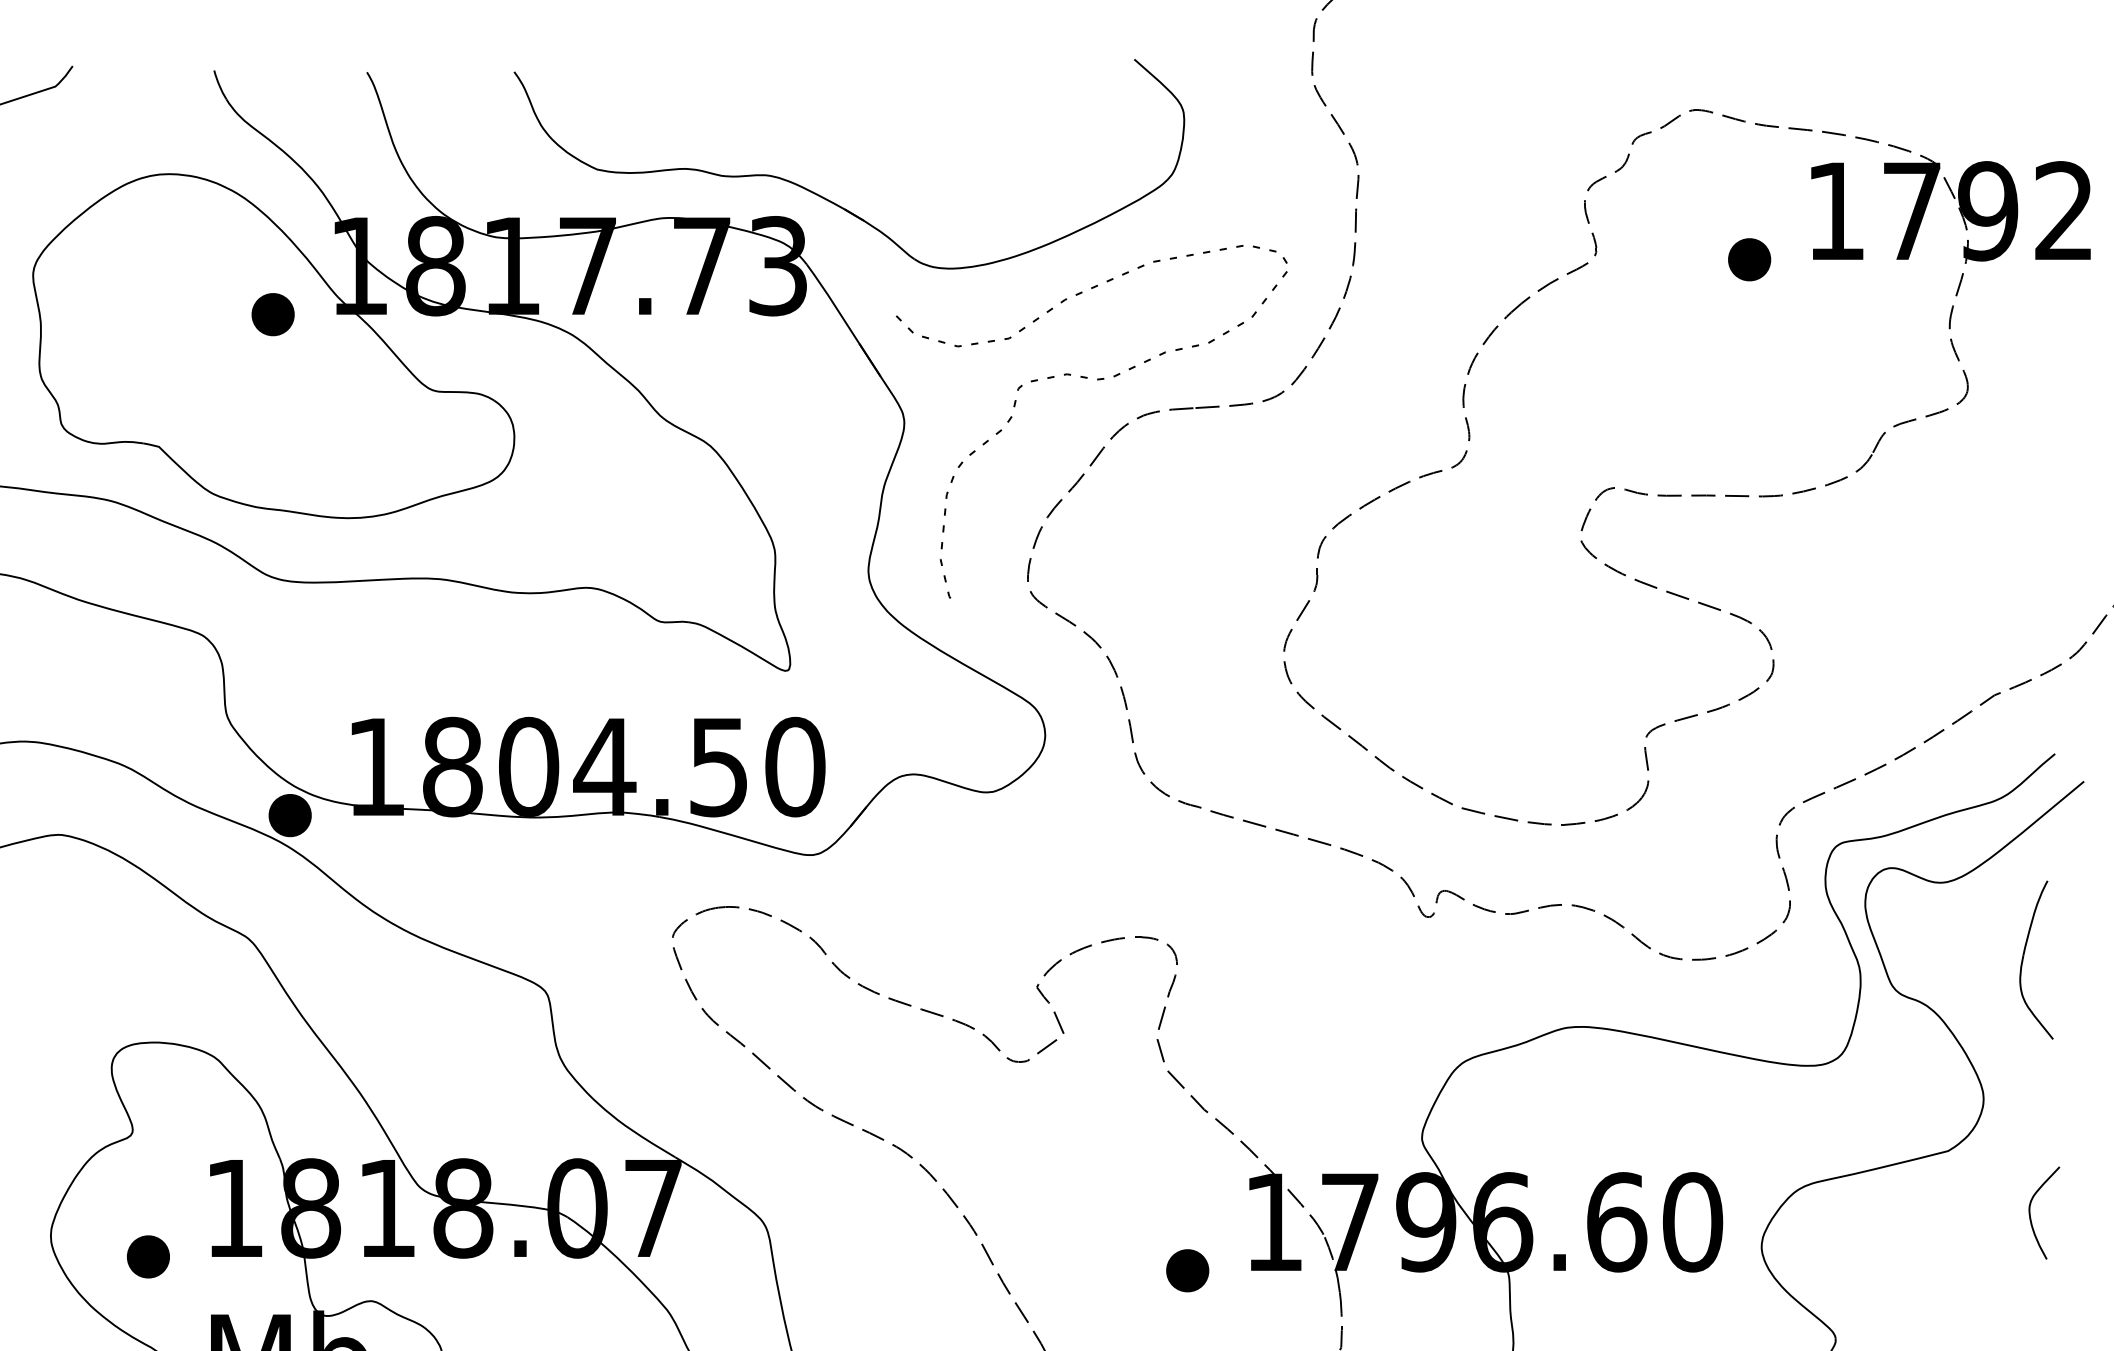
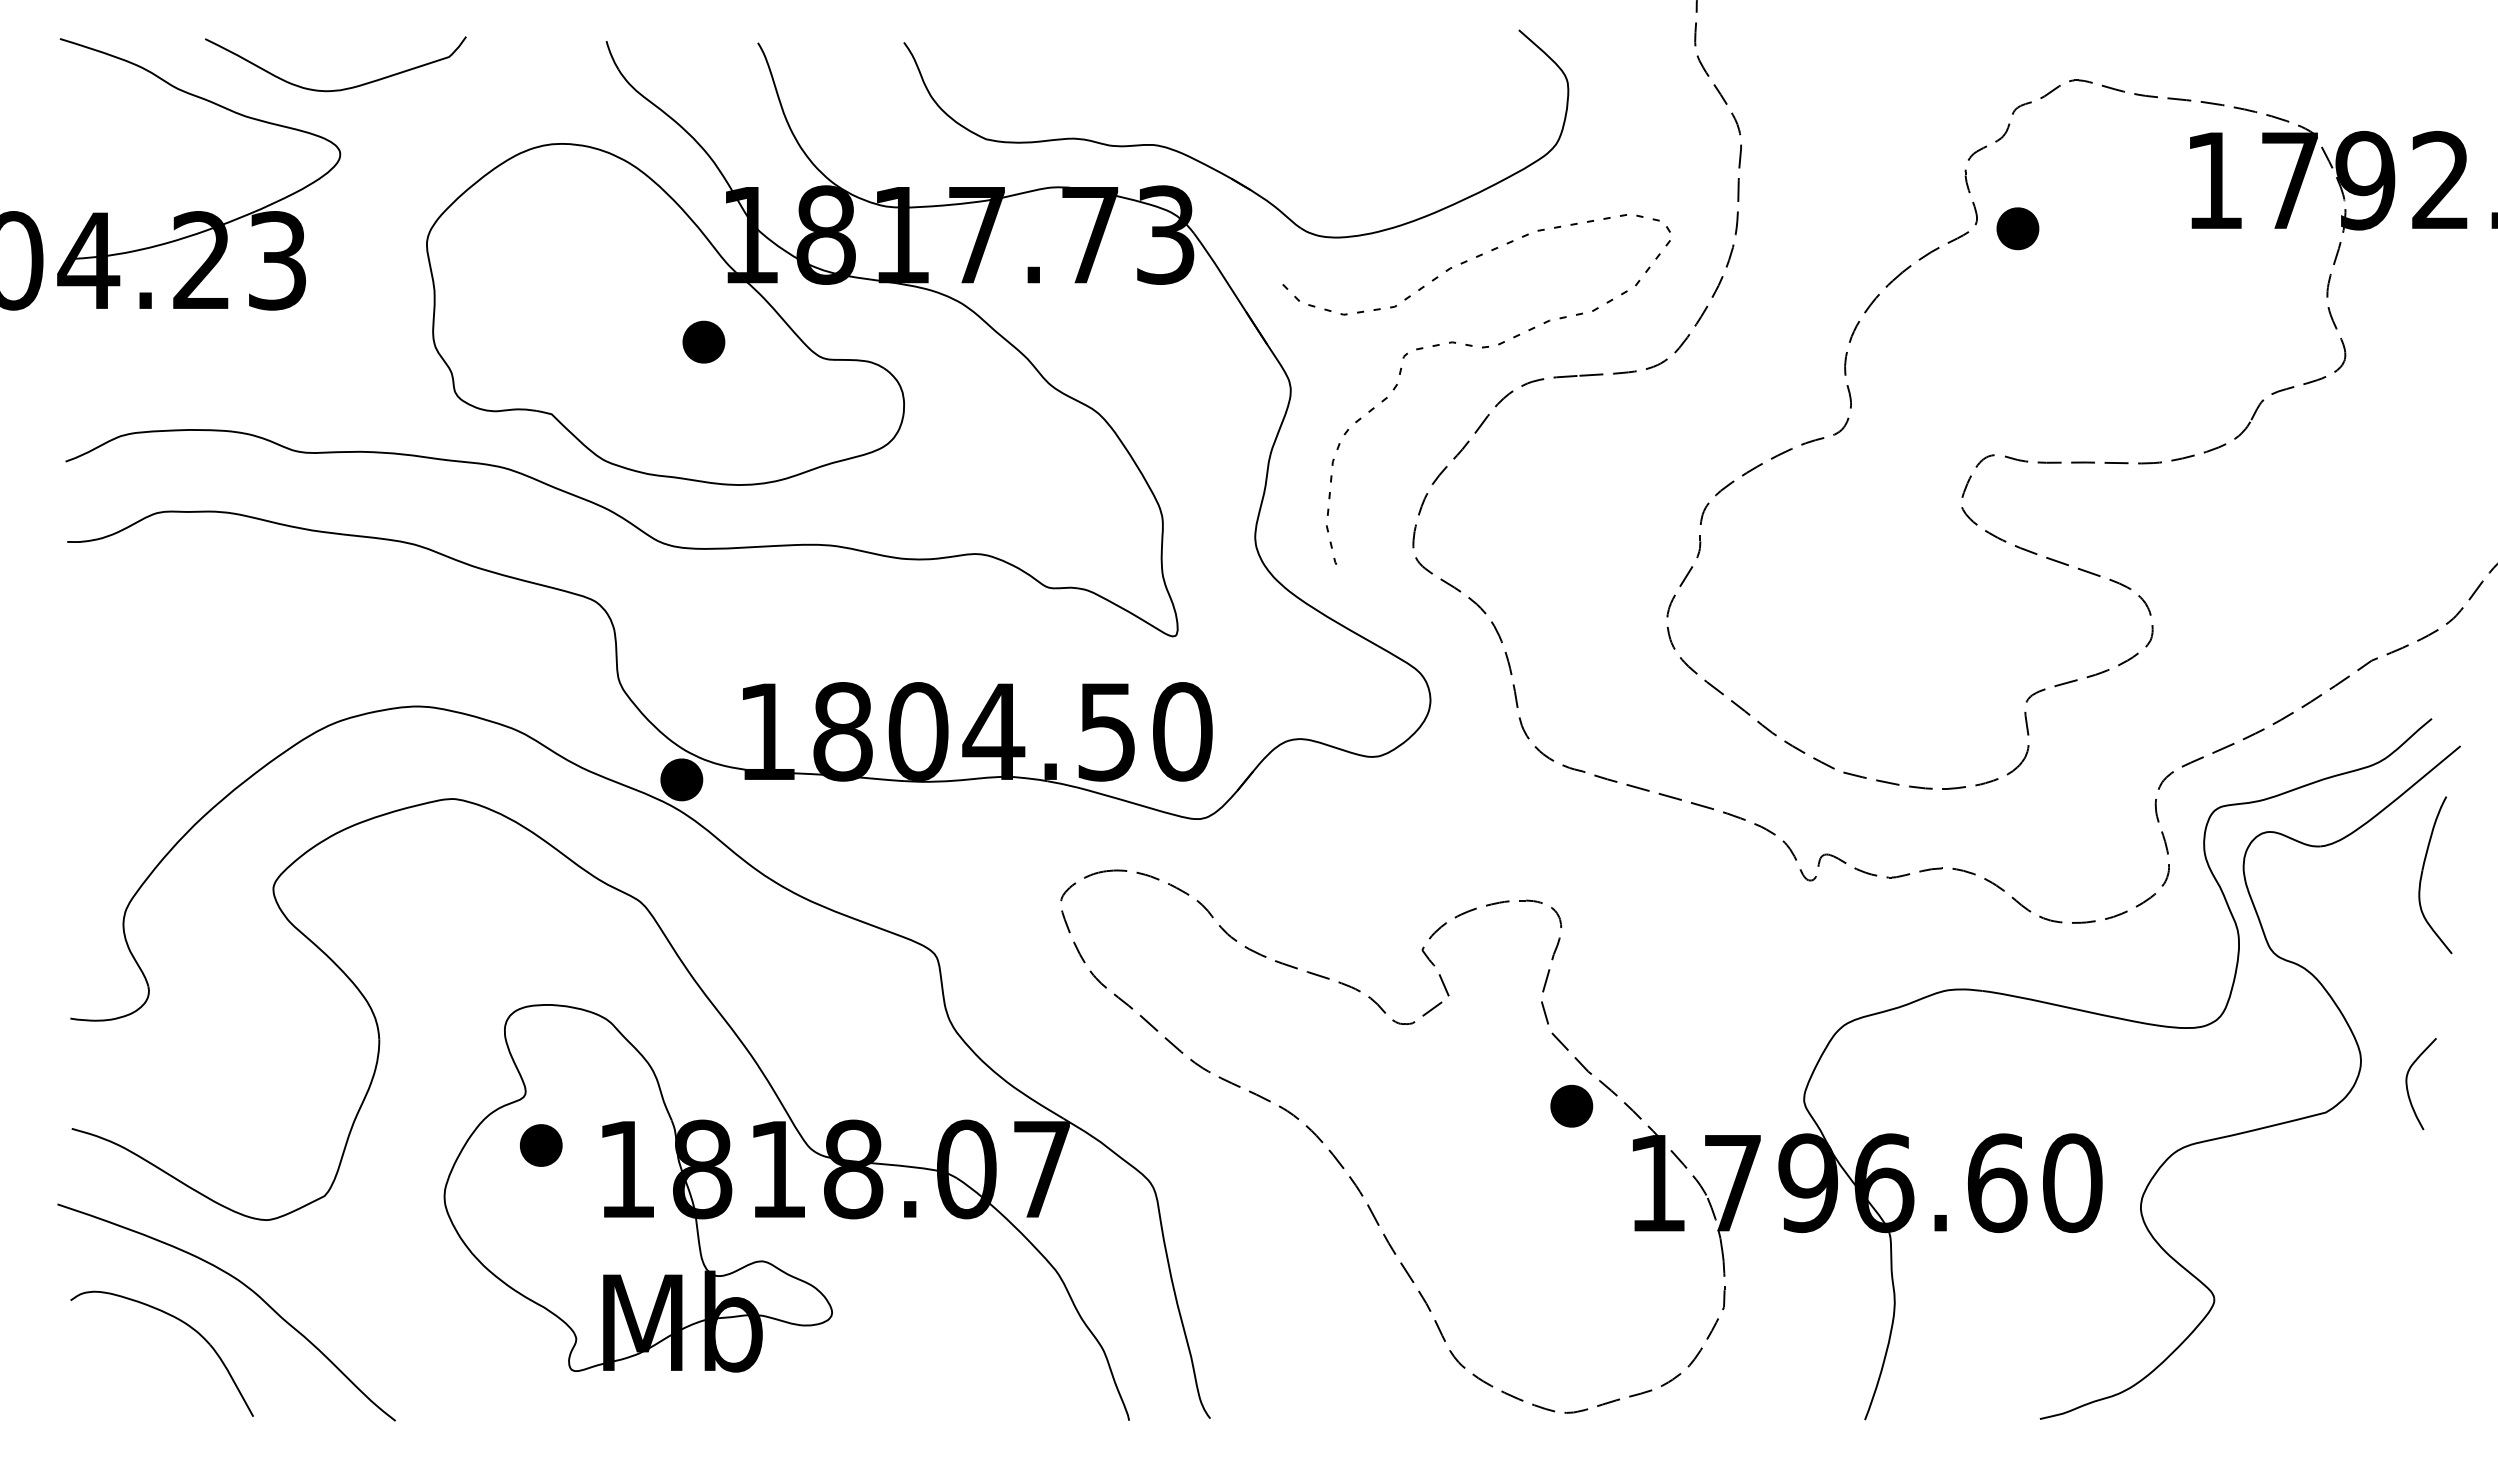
part: (1749, 259) -> (2017, 228), moved
part: (272, 313) -> (703, 341), moved
part: (2024, 956) -> (2423, 871), moved
curve: (2030, 1213) -> (2407, 1084), moved
part: (148, 1256) -> (541, 1145), moved
part: (1187, 1271) -> (1571, 1106), moved

